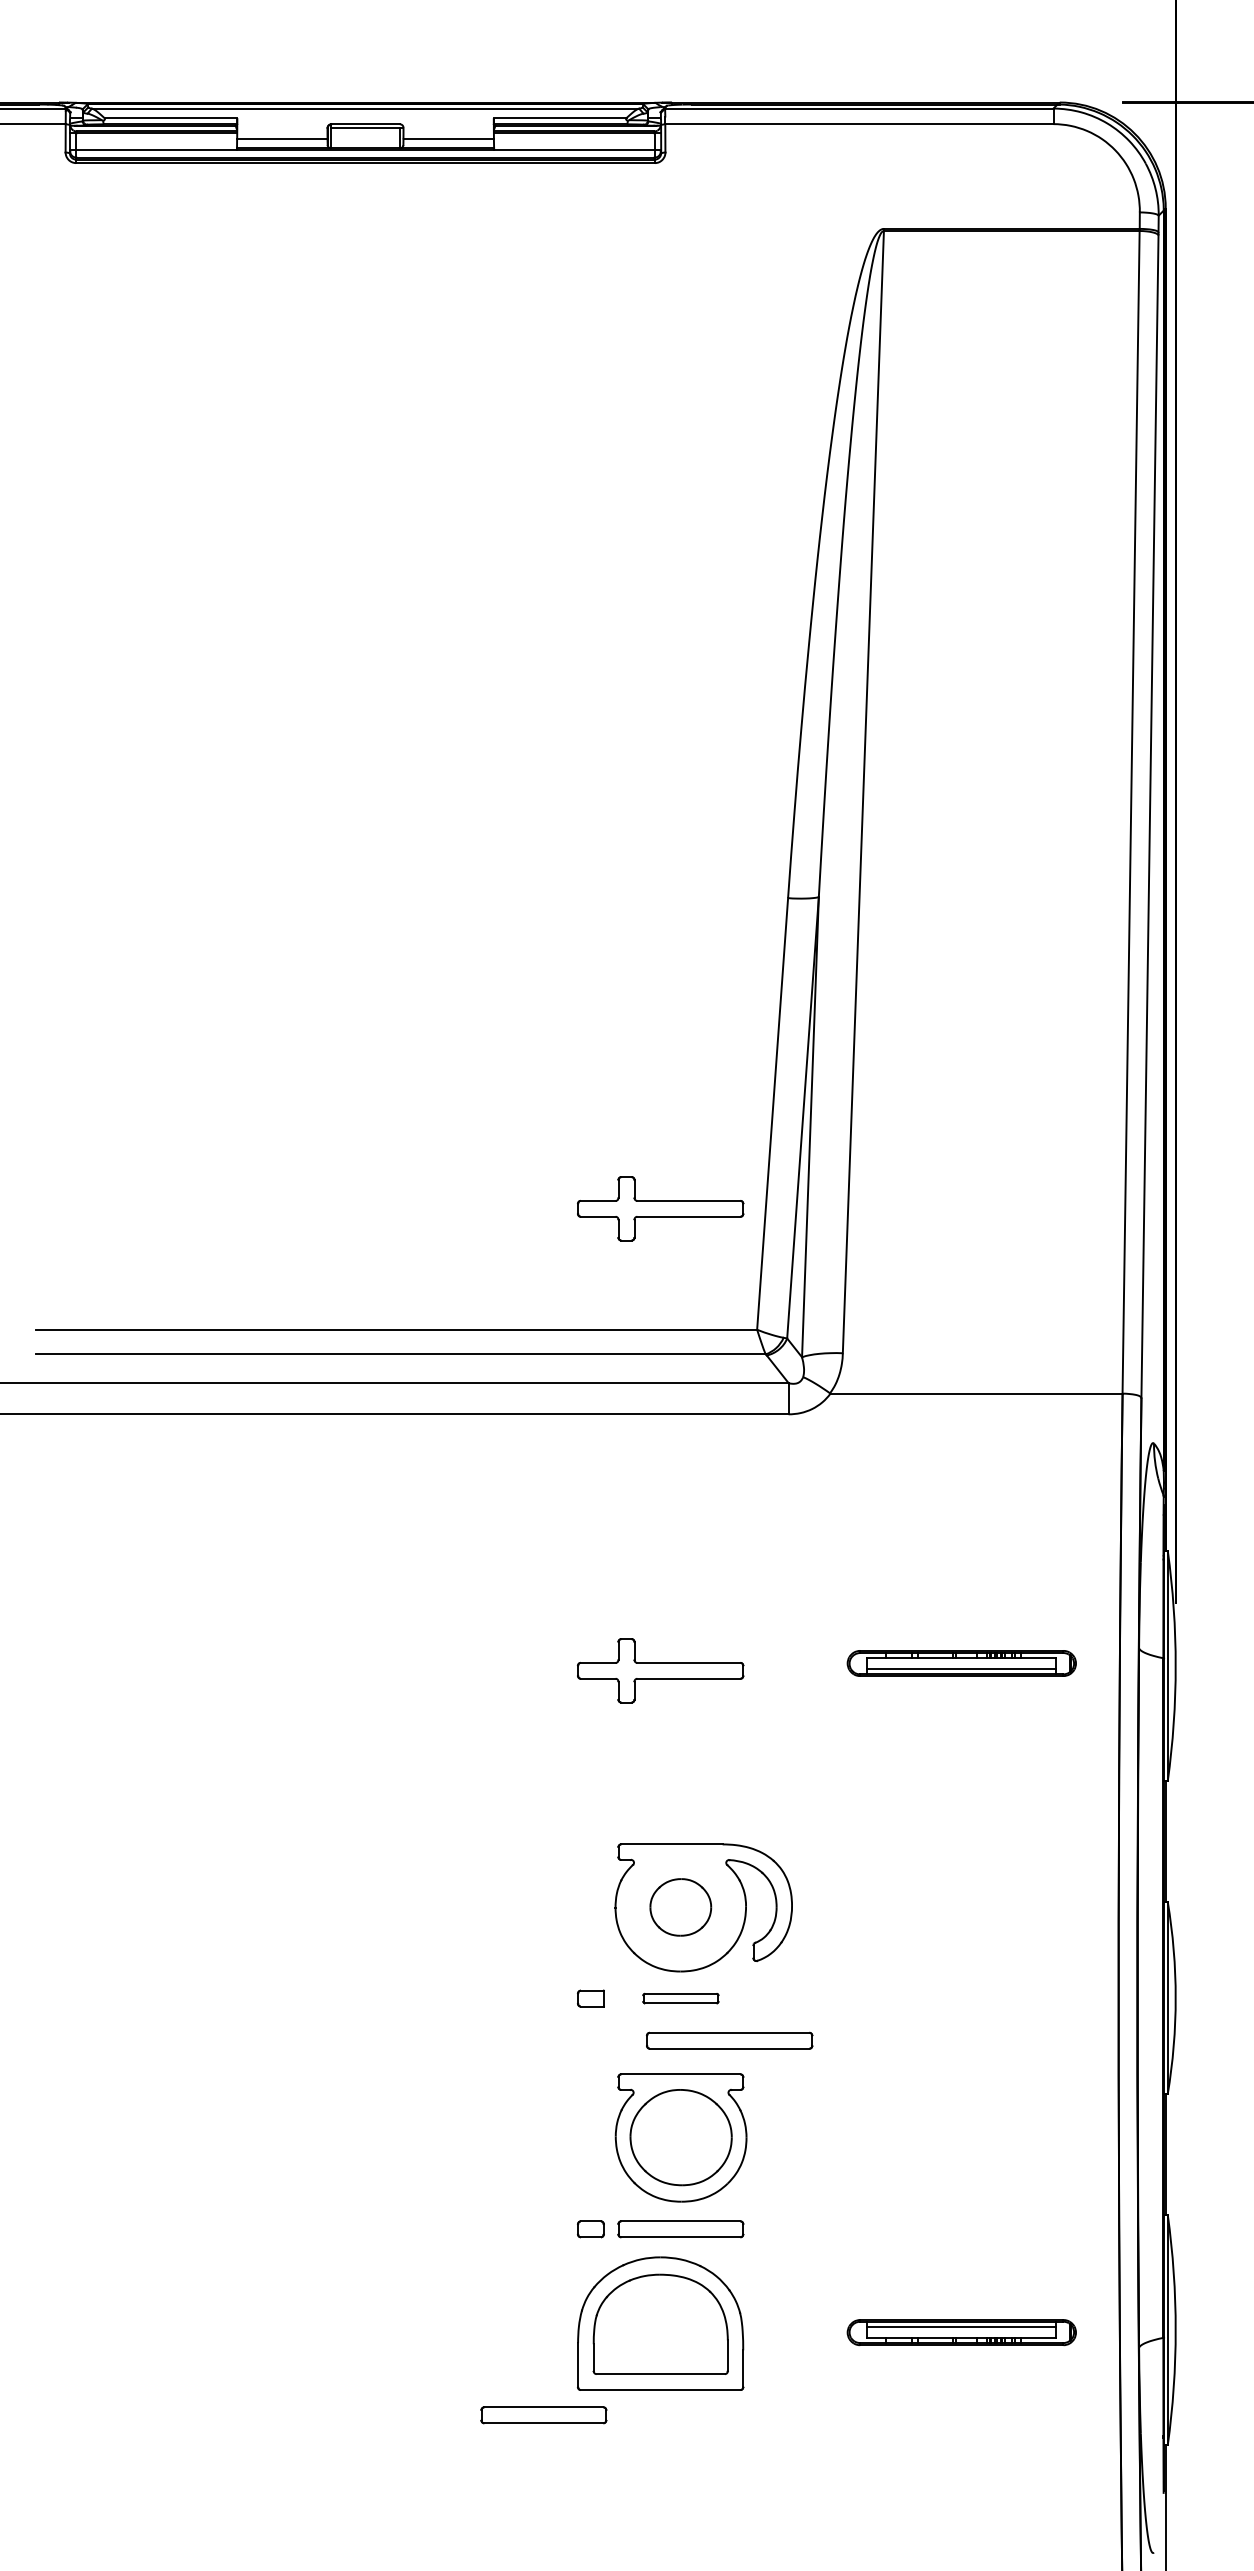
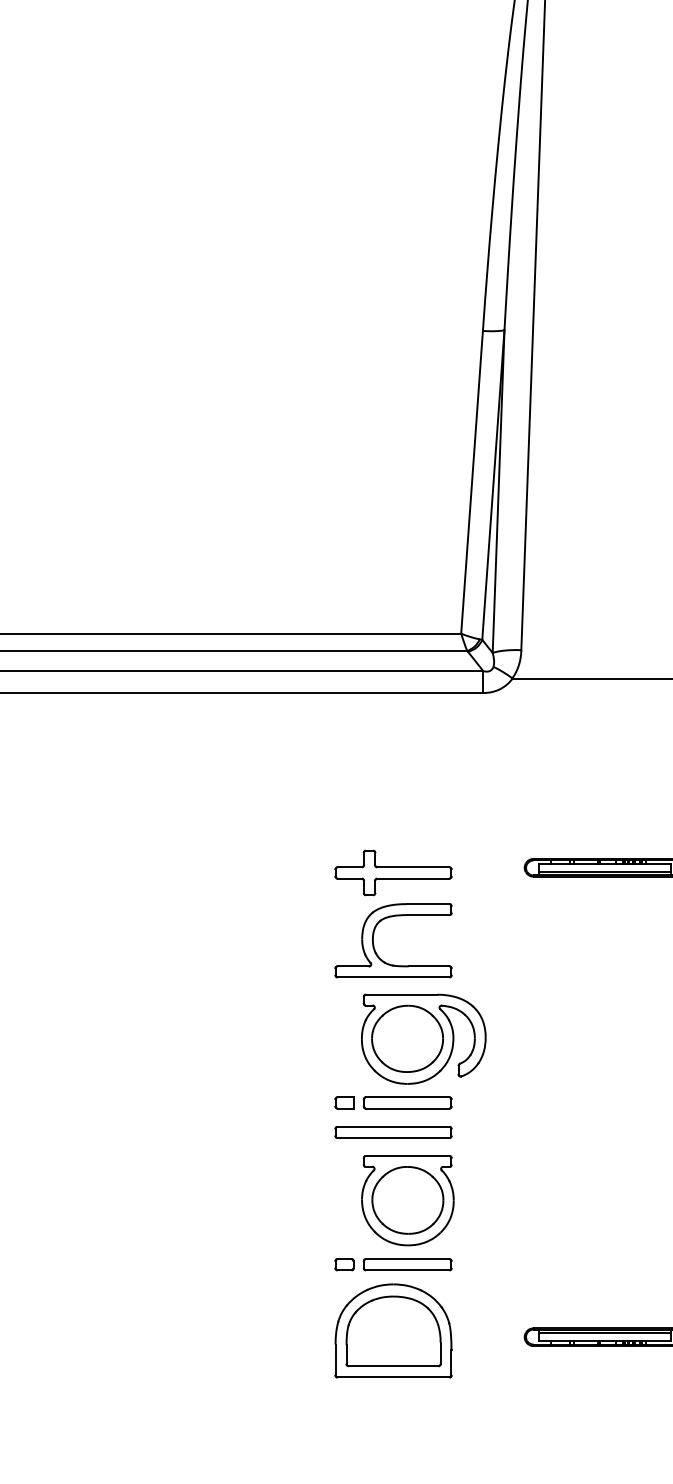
part: (660, 1208) -> (393, 548), removed
part: (632, 1767) -> (373, 940), added
part: (680, 1907) -> (407, 1038), size x1.67
part: (680, 1998) -> (407, 1102), size x1.67
part: (729, 2040) -> (393, 1132), moved
part: (543, 2415) -> (311, 1395), removed

